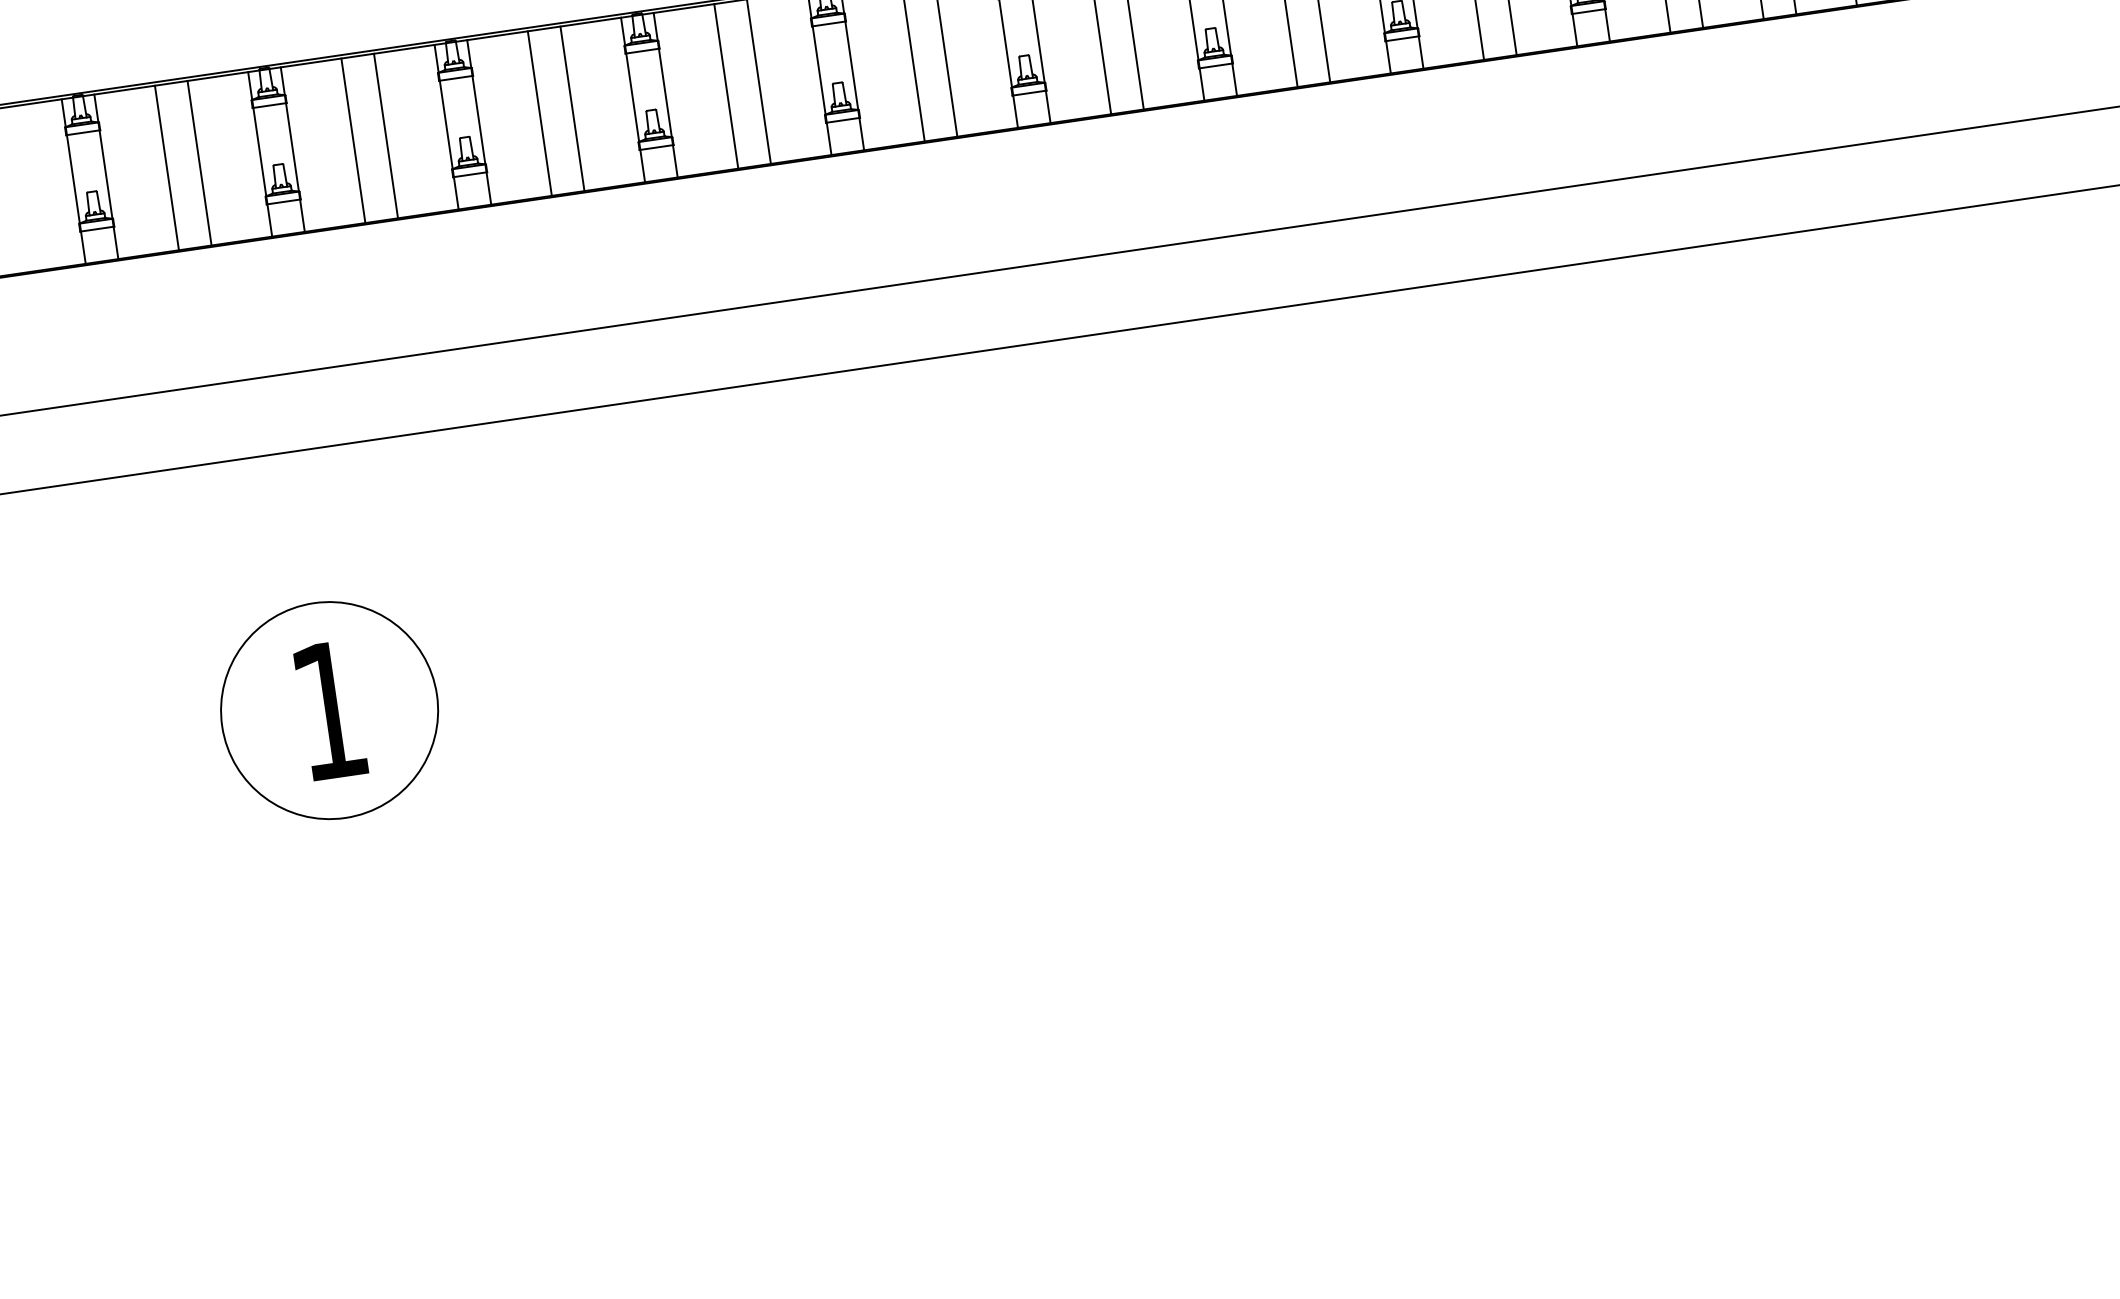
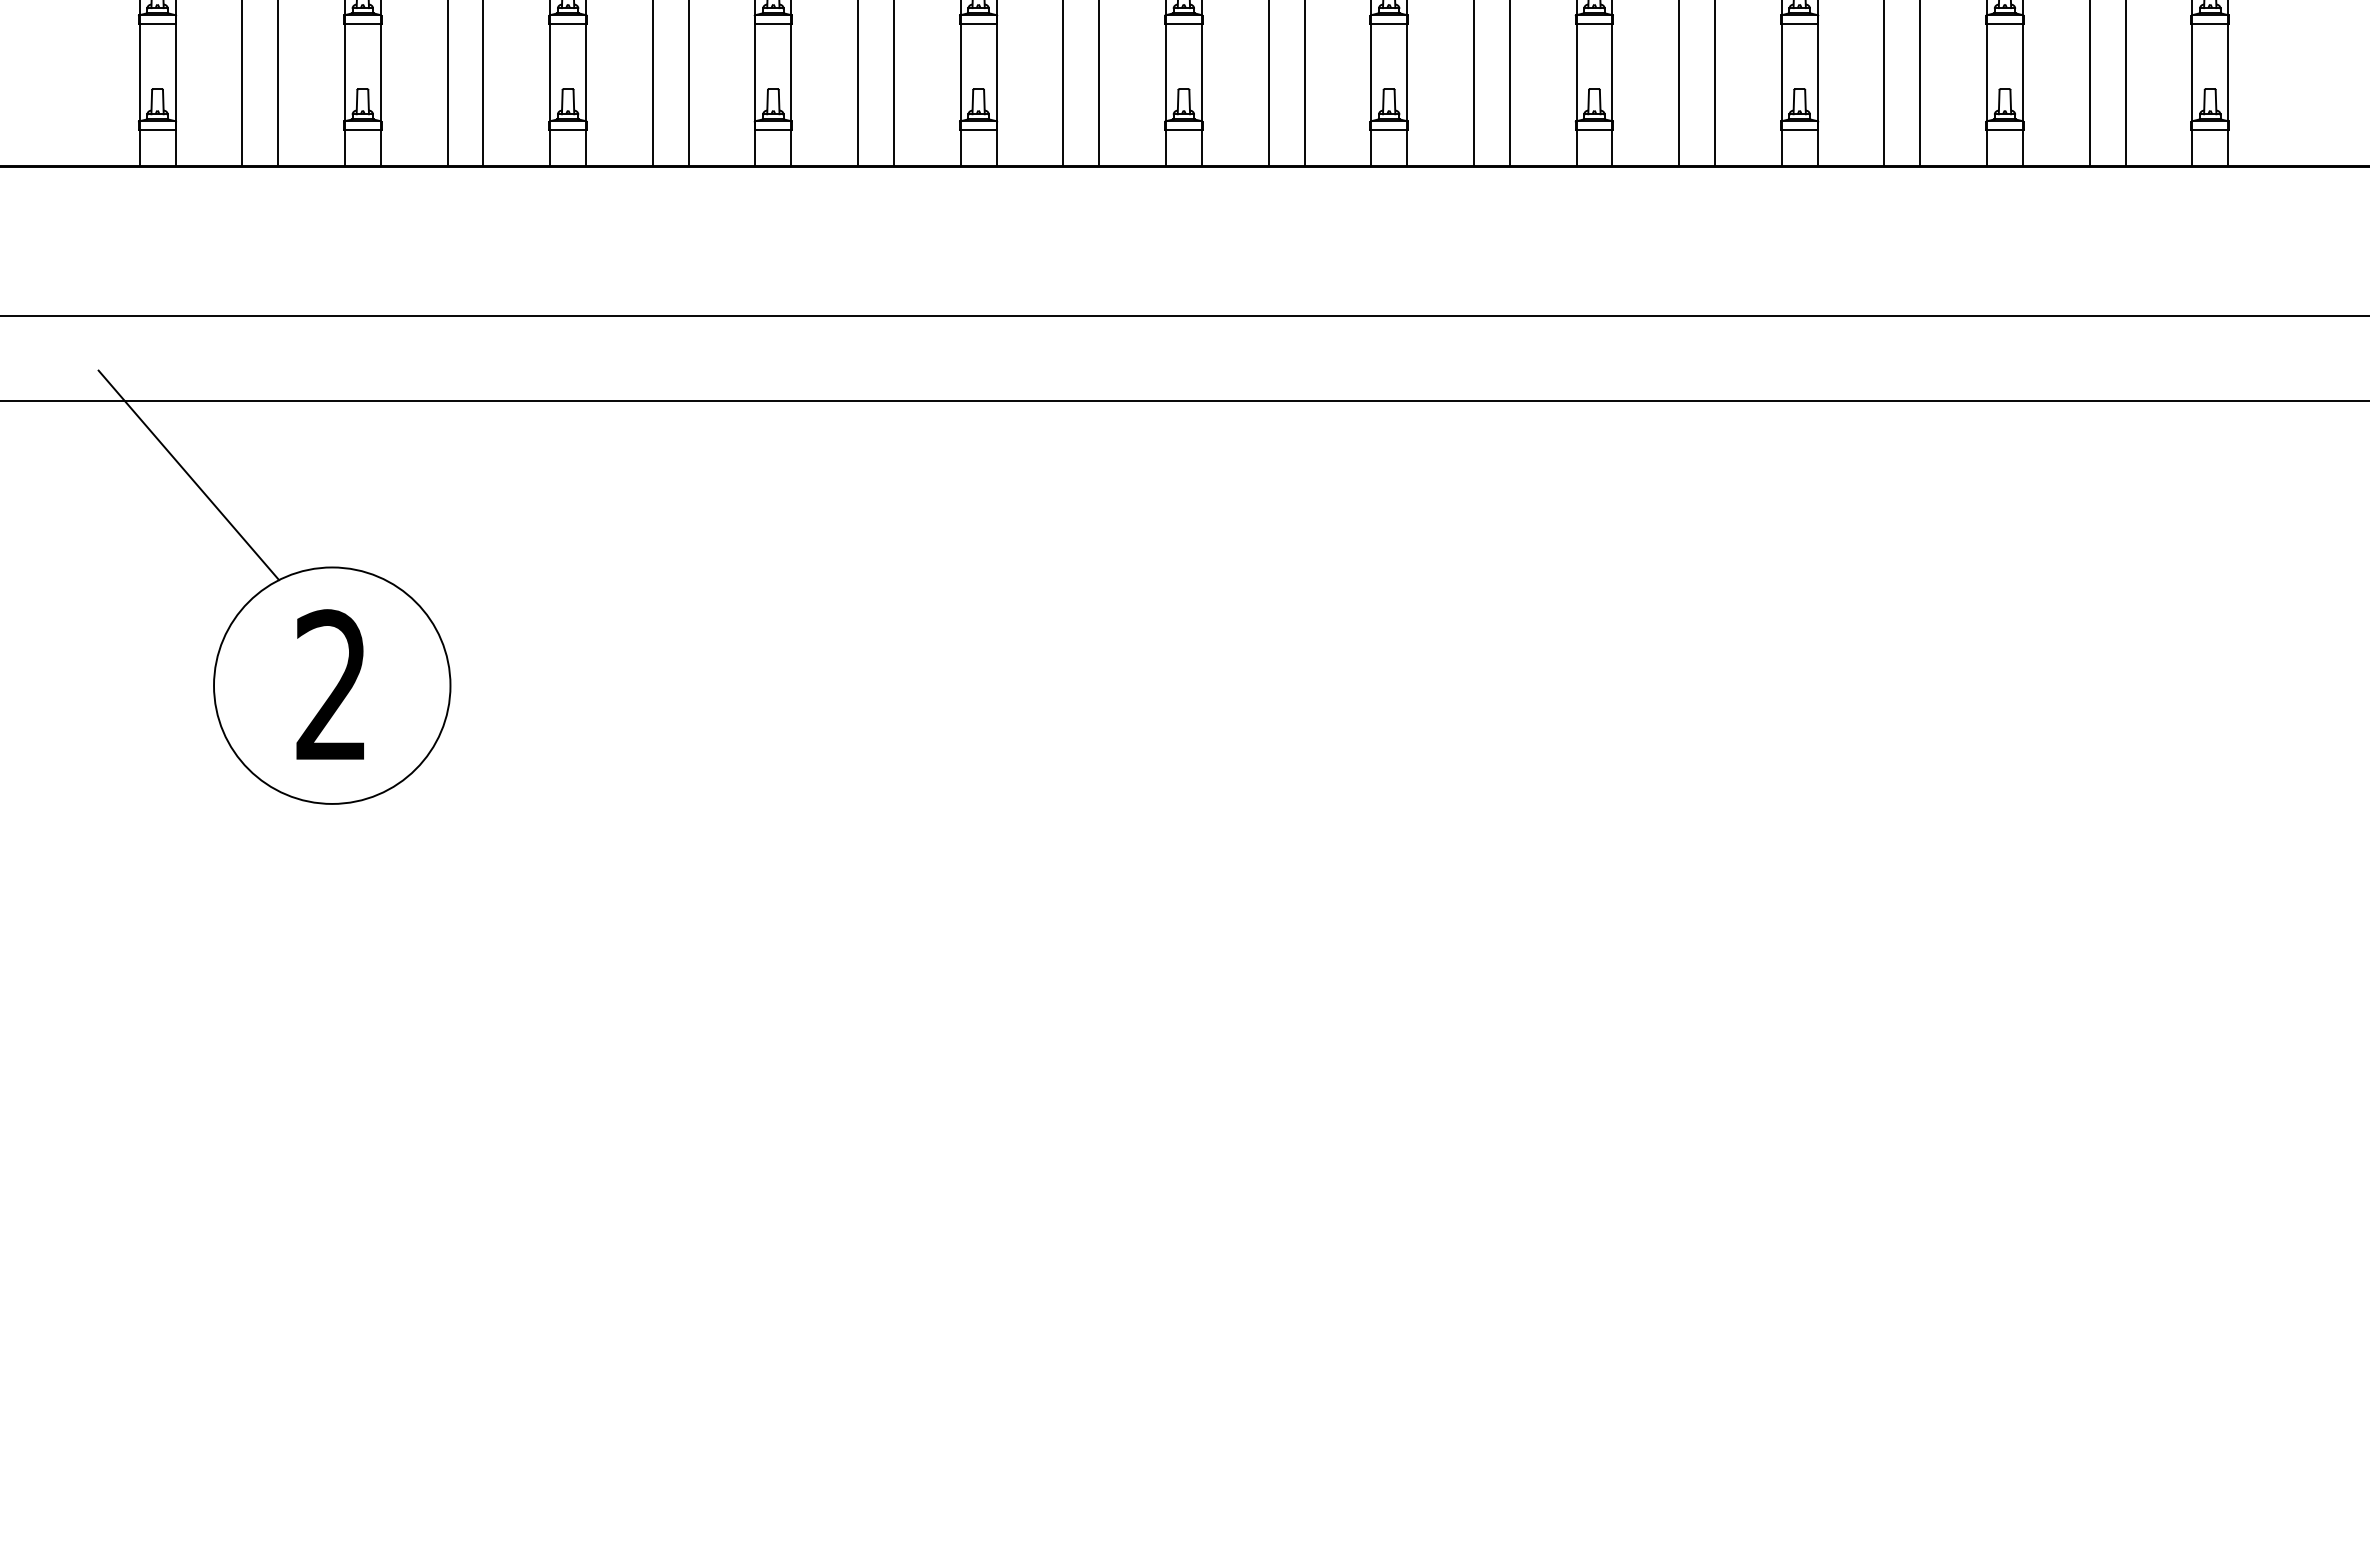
line: (171, 538) -> (188, 475), added
text: (327, 709) -> (330, 684), 1 -> 2

